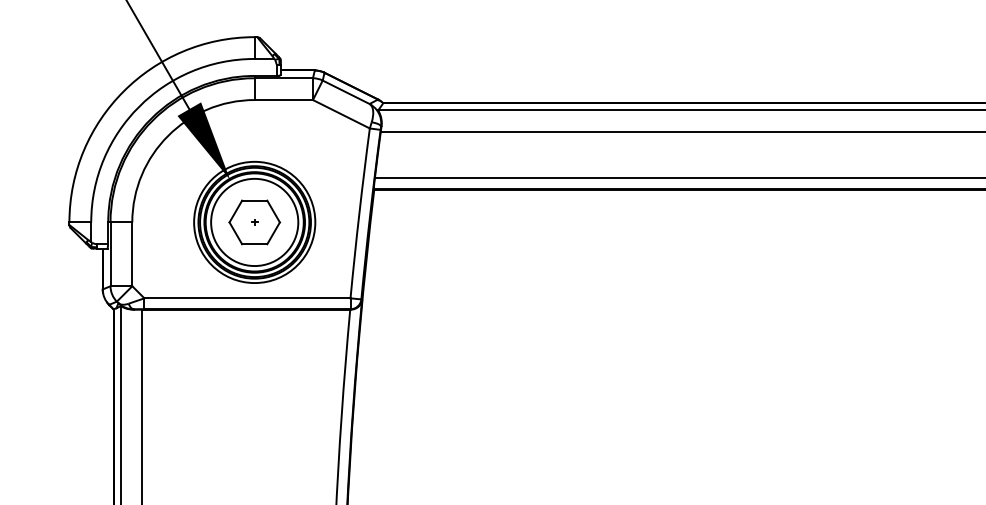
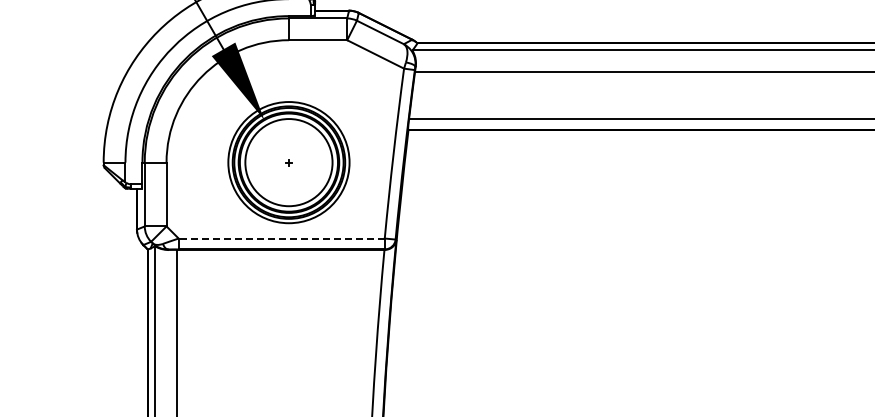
part: (254, 222) -> (288, 162), removed
line: (246, 298) -> (280, 238), solid -> dashed

